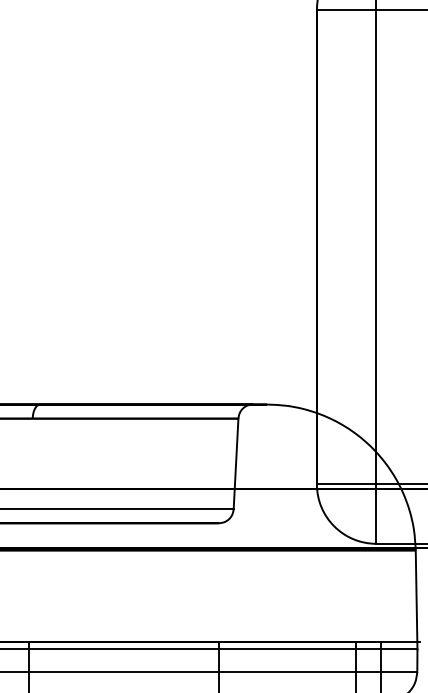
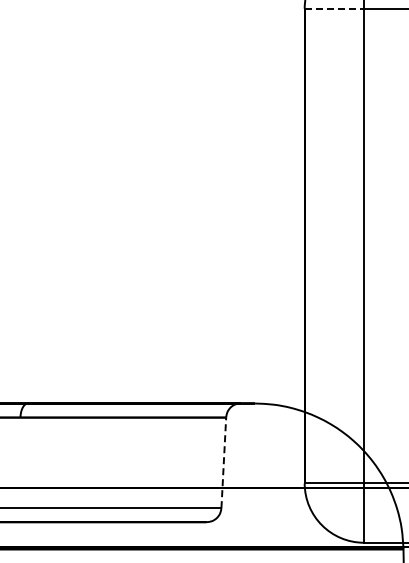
line: (346, 9) -> (334, 8), solid -> dashed
line: (236, 463) -> (224, 462), solid -> dashed

